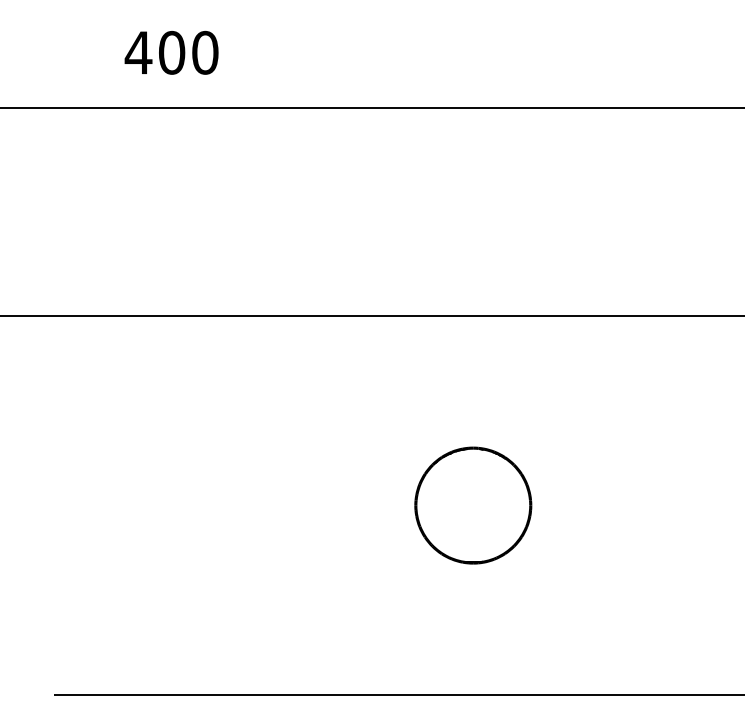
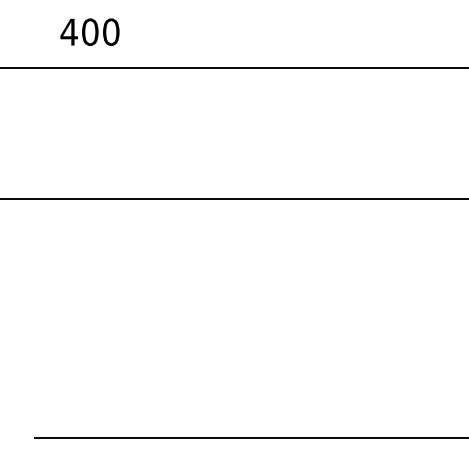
text: (170, 51) -> (89, 31), moved
part: (472, 504) -> (297, 317), removed

